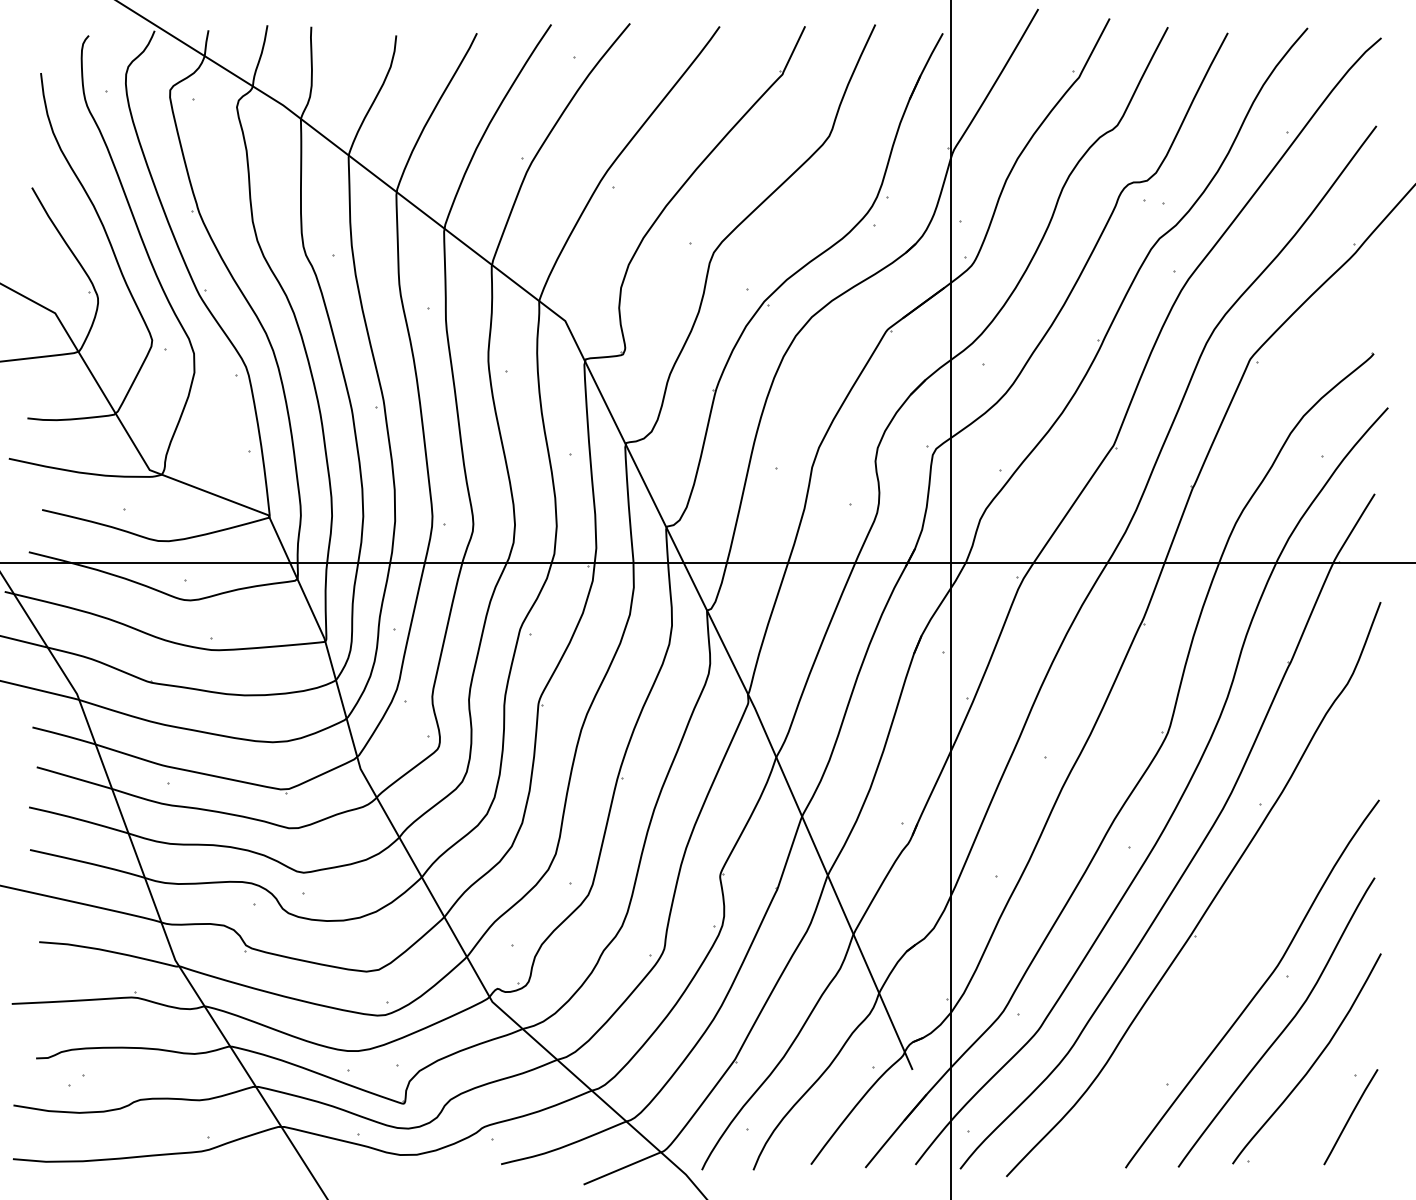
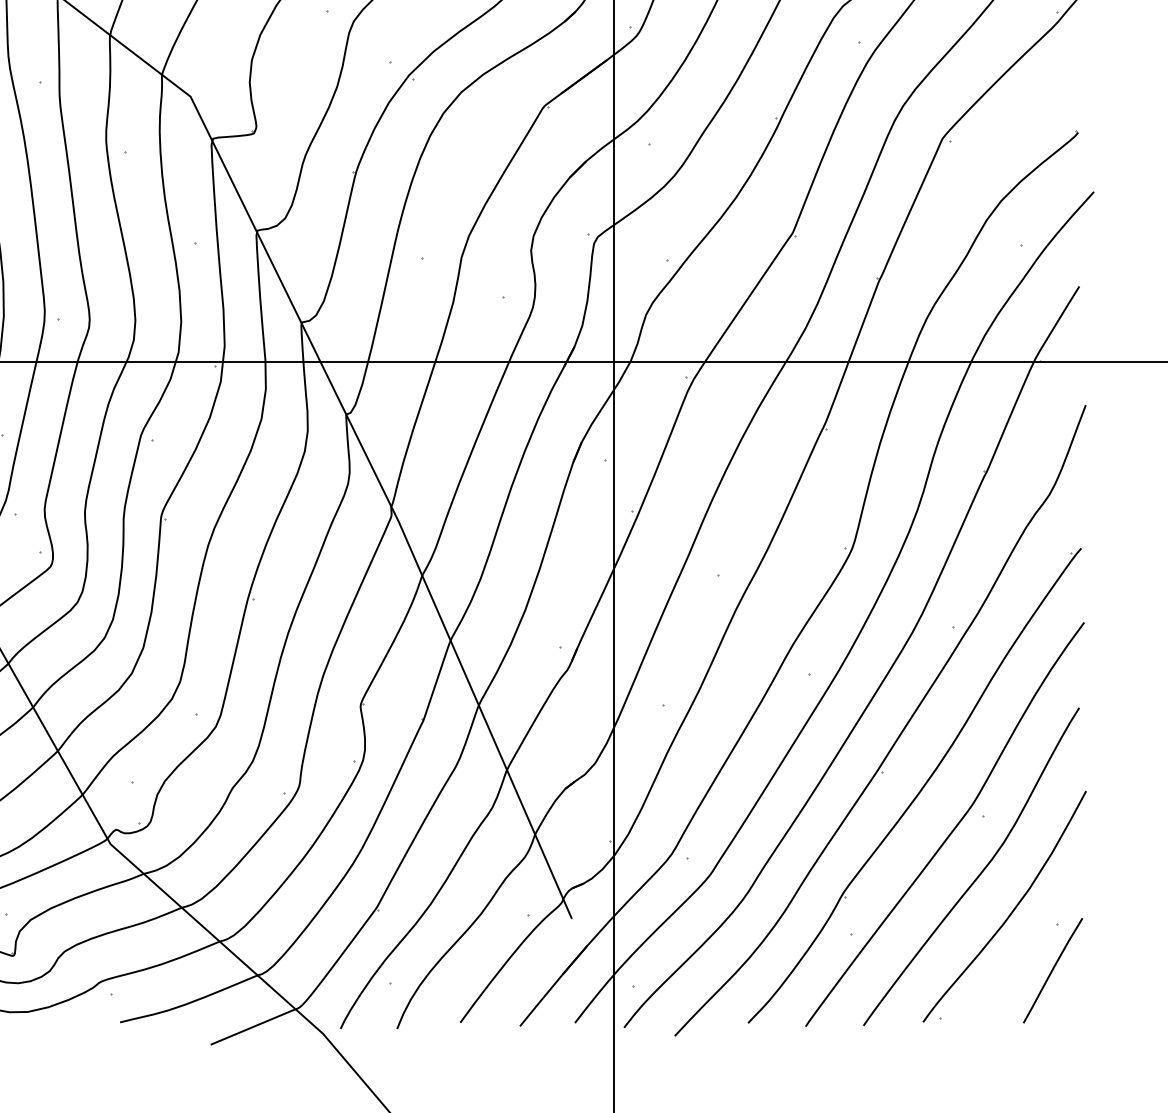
part: (1229, 952) -> (919, 789), added

